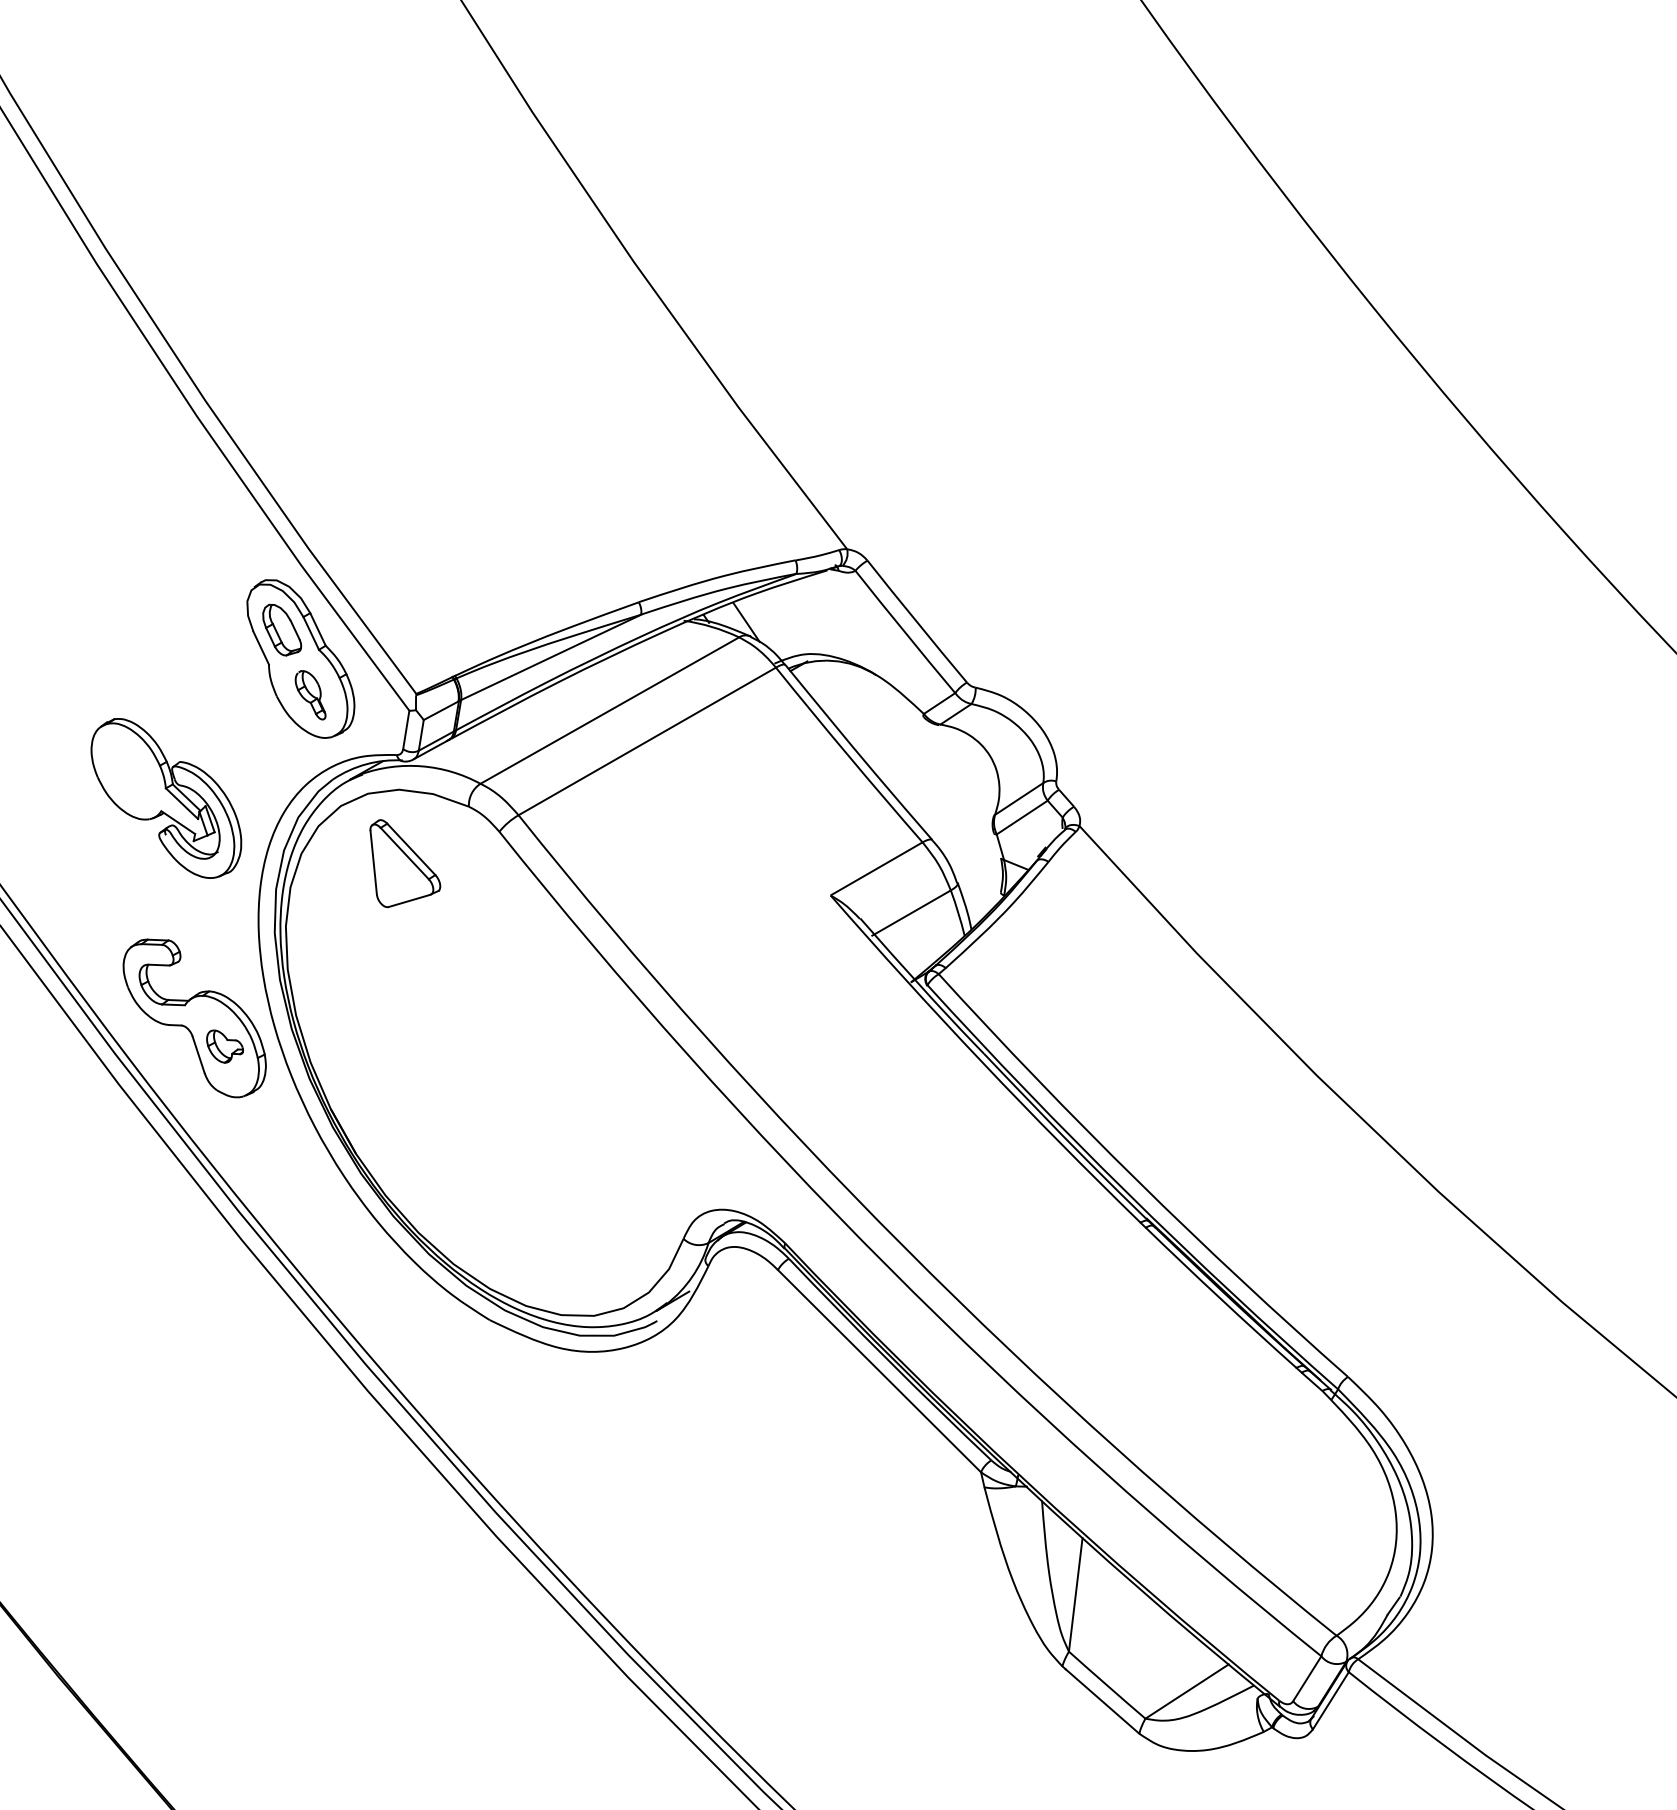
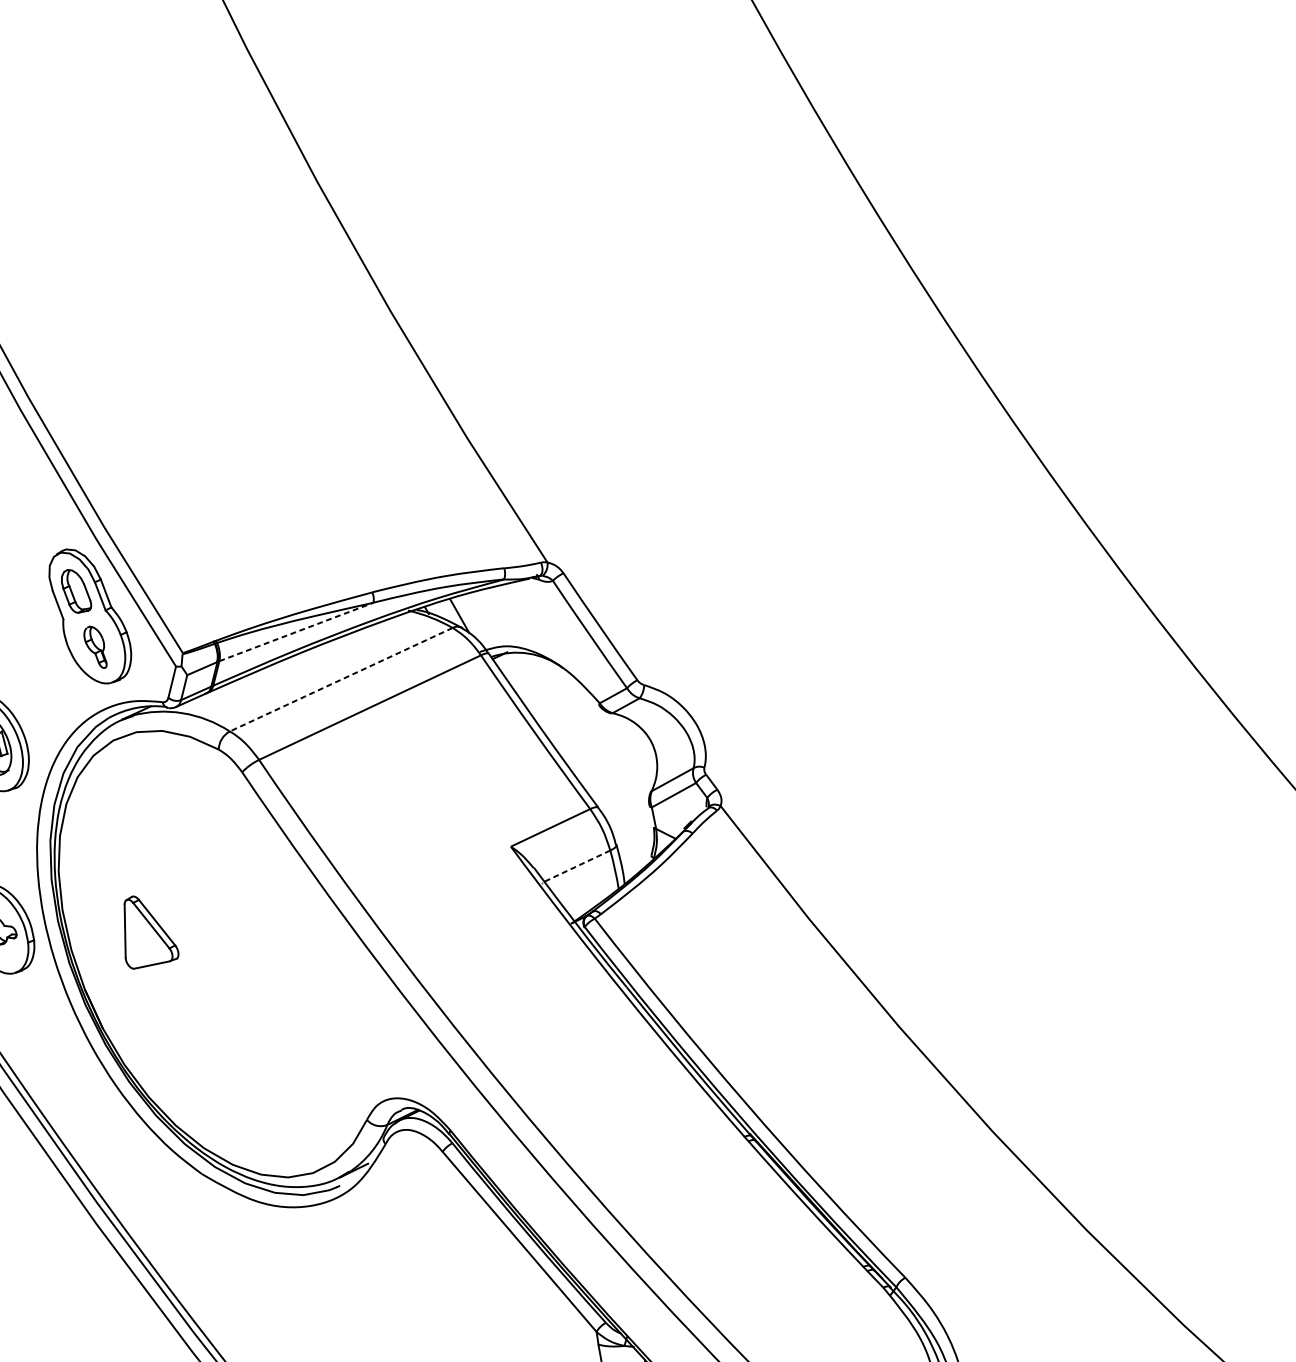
line: (551, 657) -> (296, 632), solid -> dashed
line: (609, 710) -> (340, 679), solid -> dashed
part: (405, 863) -> (151, 933), moved
line: (911, 913) -> (576, 866), solid -> dashed

